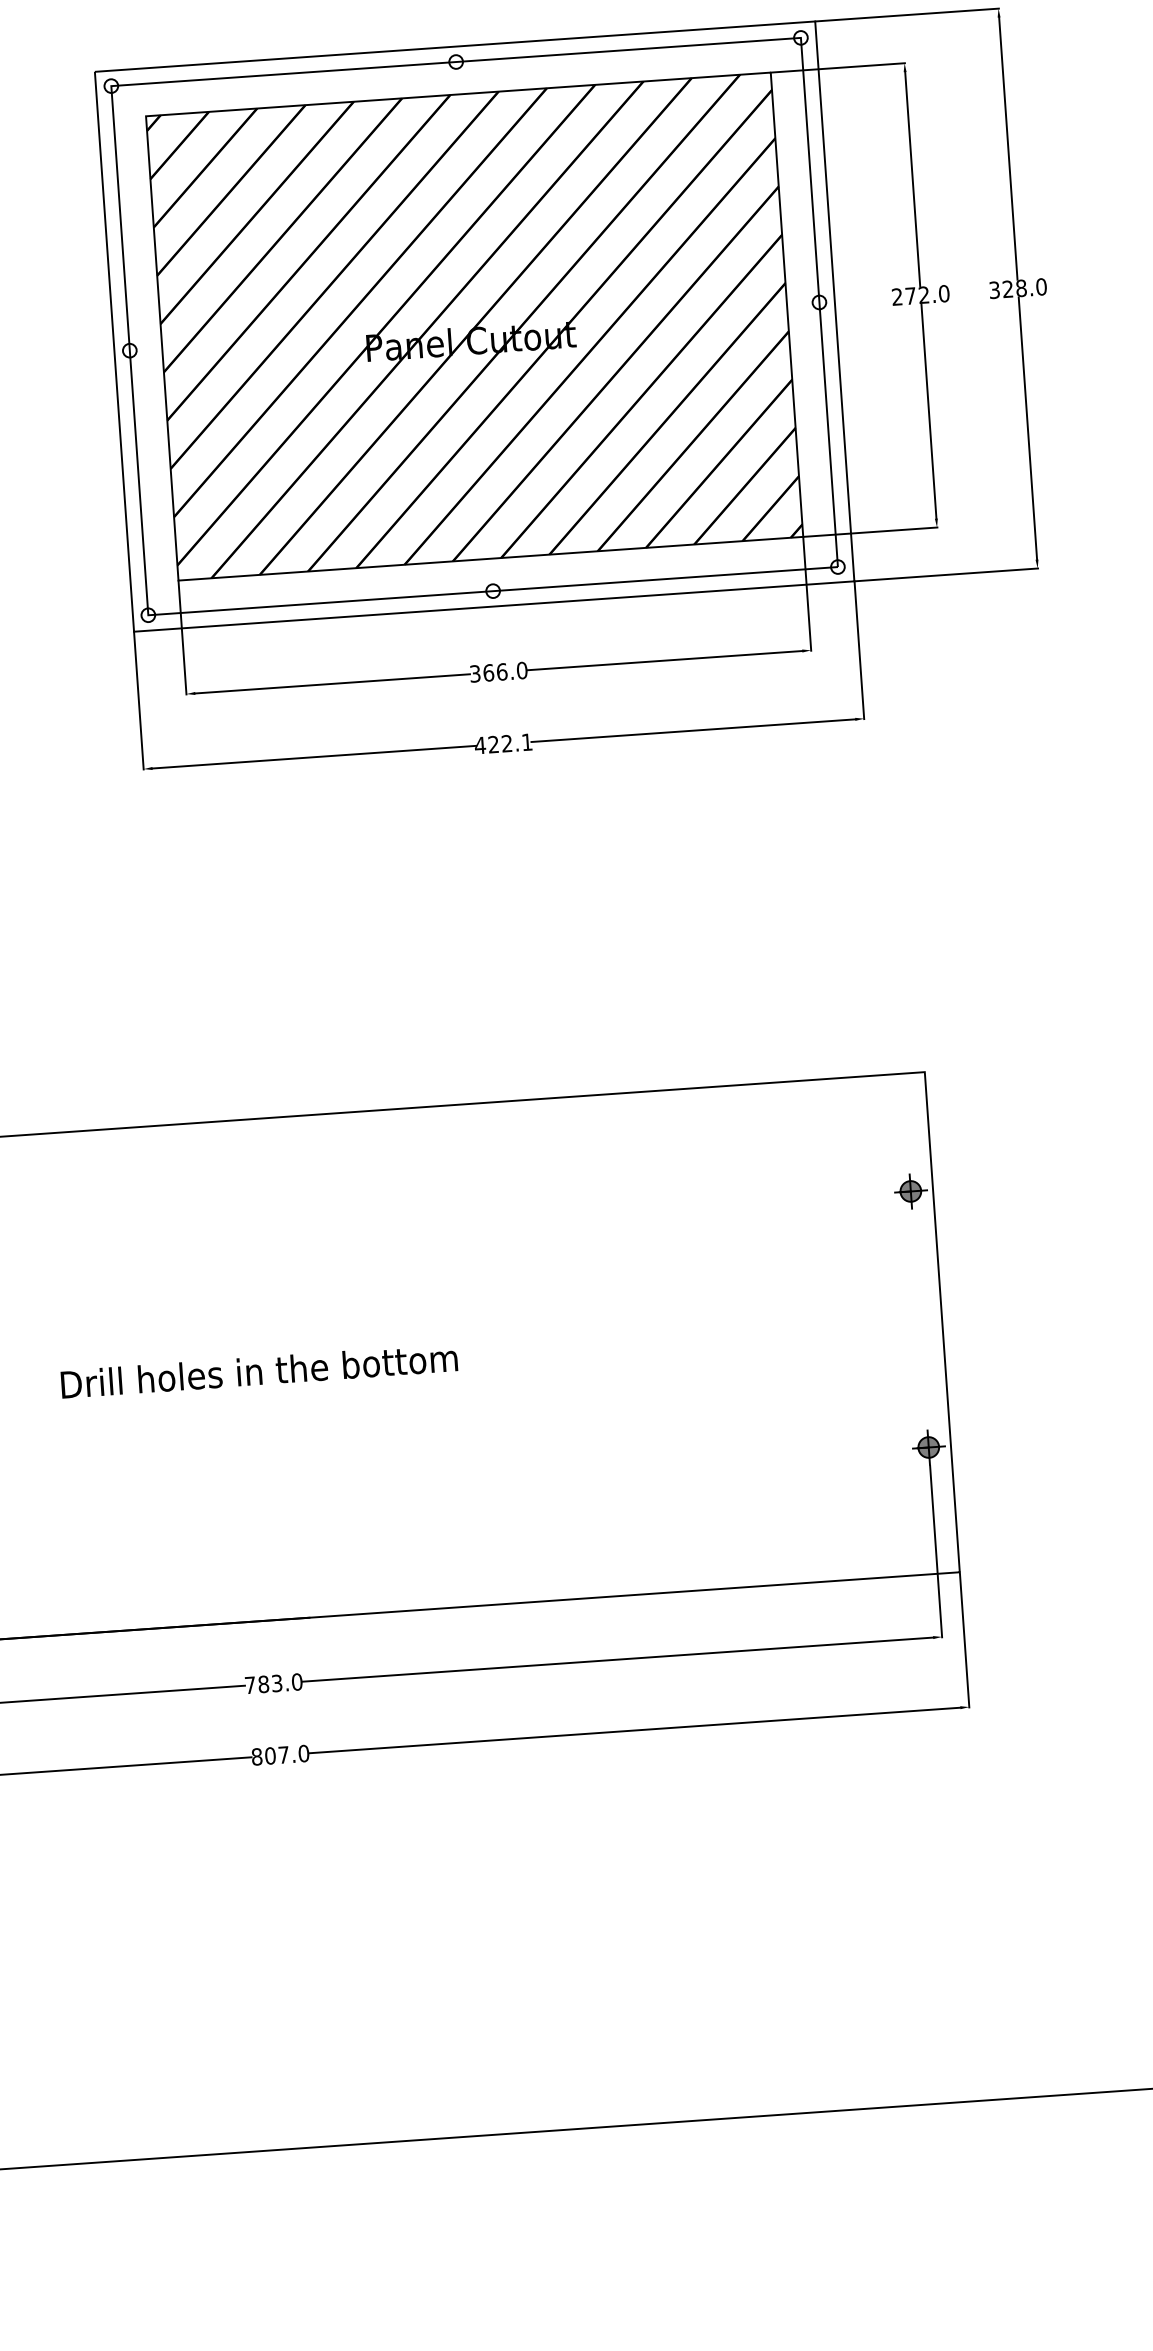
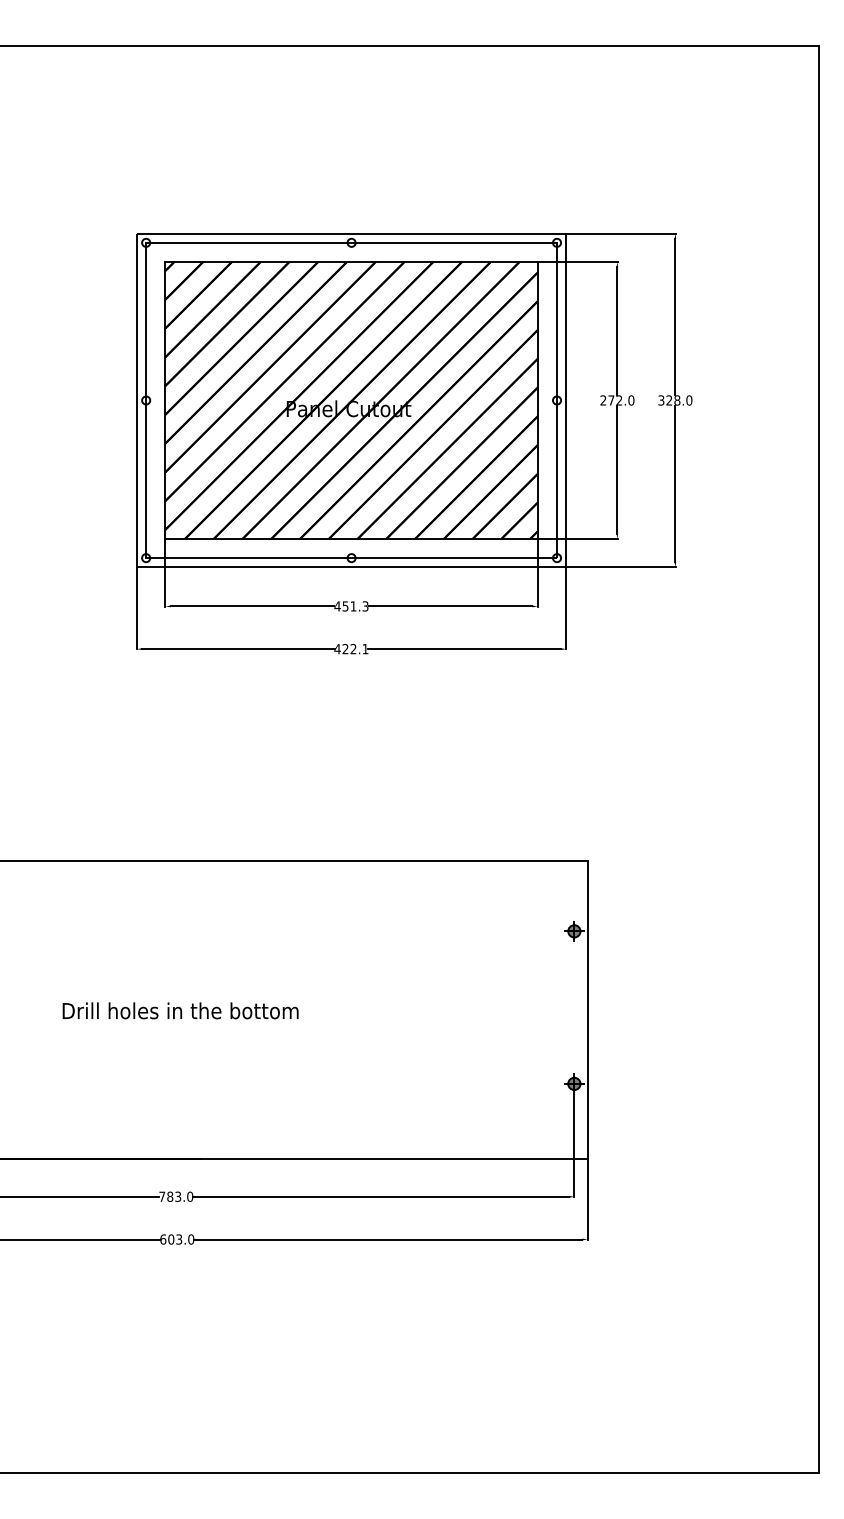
text: (498, 672) -> (351, 606), 366.0 -> 451.3
text: (270, 1755) -> (171, 1239), 807.0 -> 603.0

